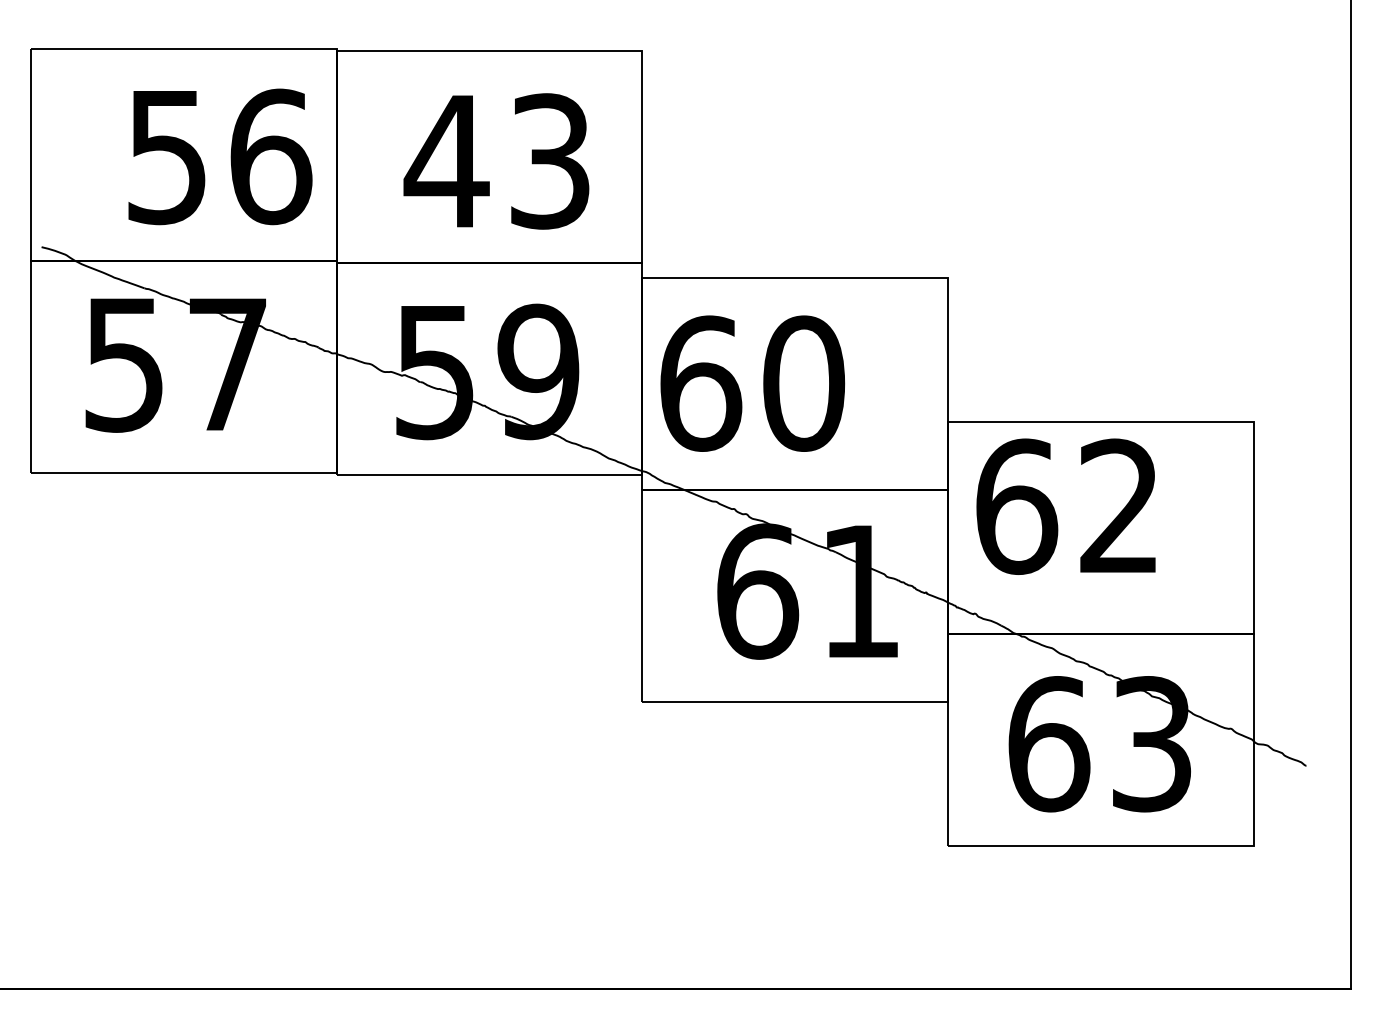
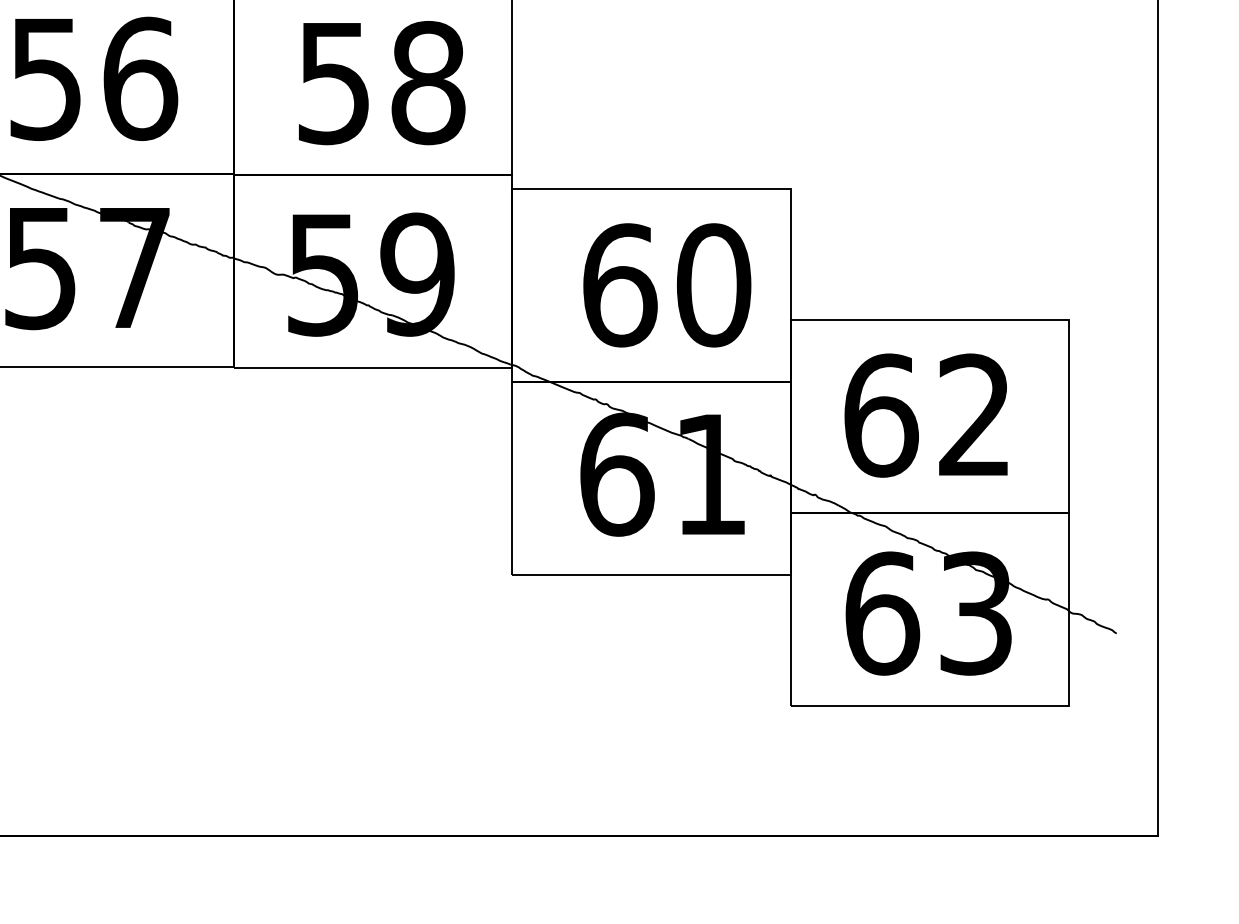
text: (220, 156) -> (94, 78), moved
text: (497, 161) -> (380, 83), 43 -> 58
text: (752, 383) -> (667, 285), moved
text: (1065, 506) -> (925, 415), moved

